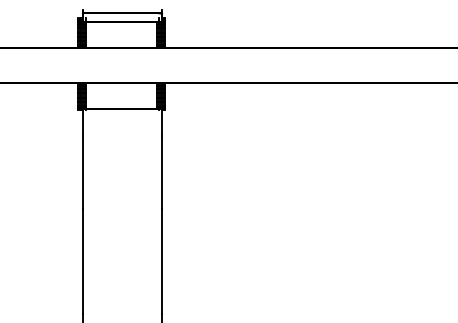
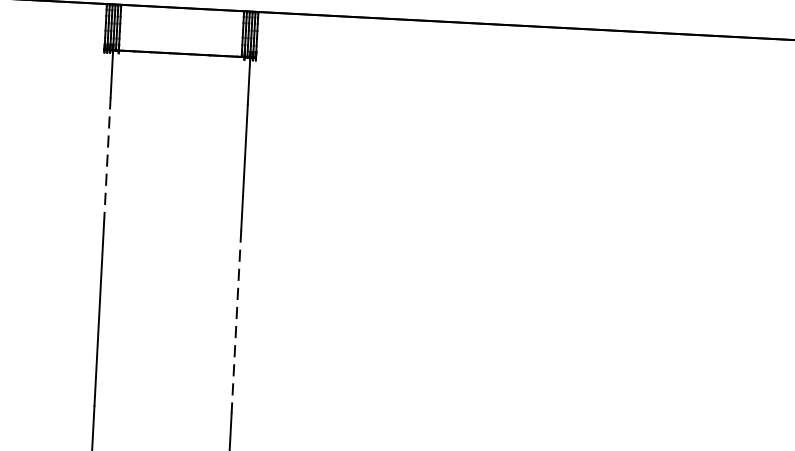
line: (83, 172) -> (107, 160), solid -> dashed
line: (162, 261) -> (237, 322), solid -> dashed

